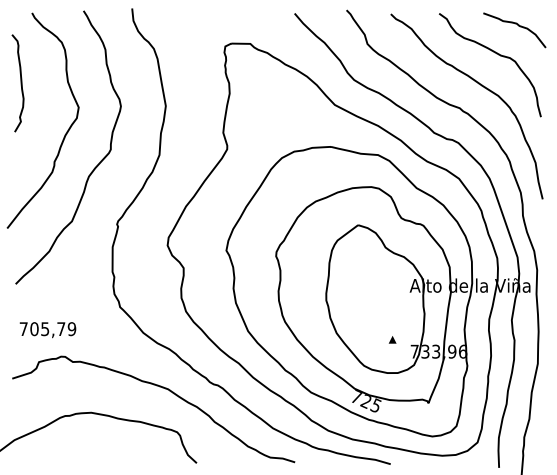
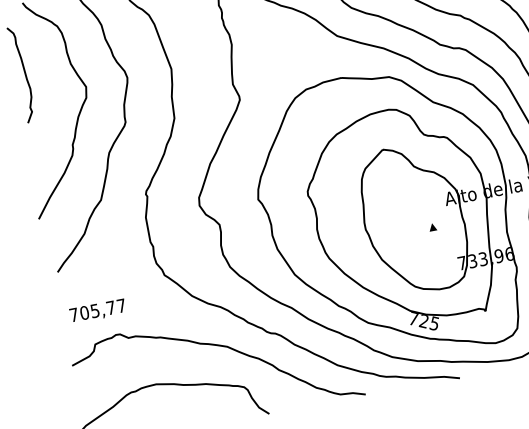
text: (71, 329) -> (121, 306), 705,79 -> 705,77
part: (392, 339) -> (432, 226), moved

